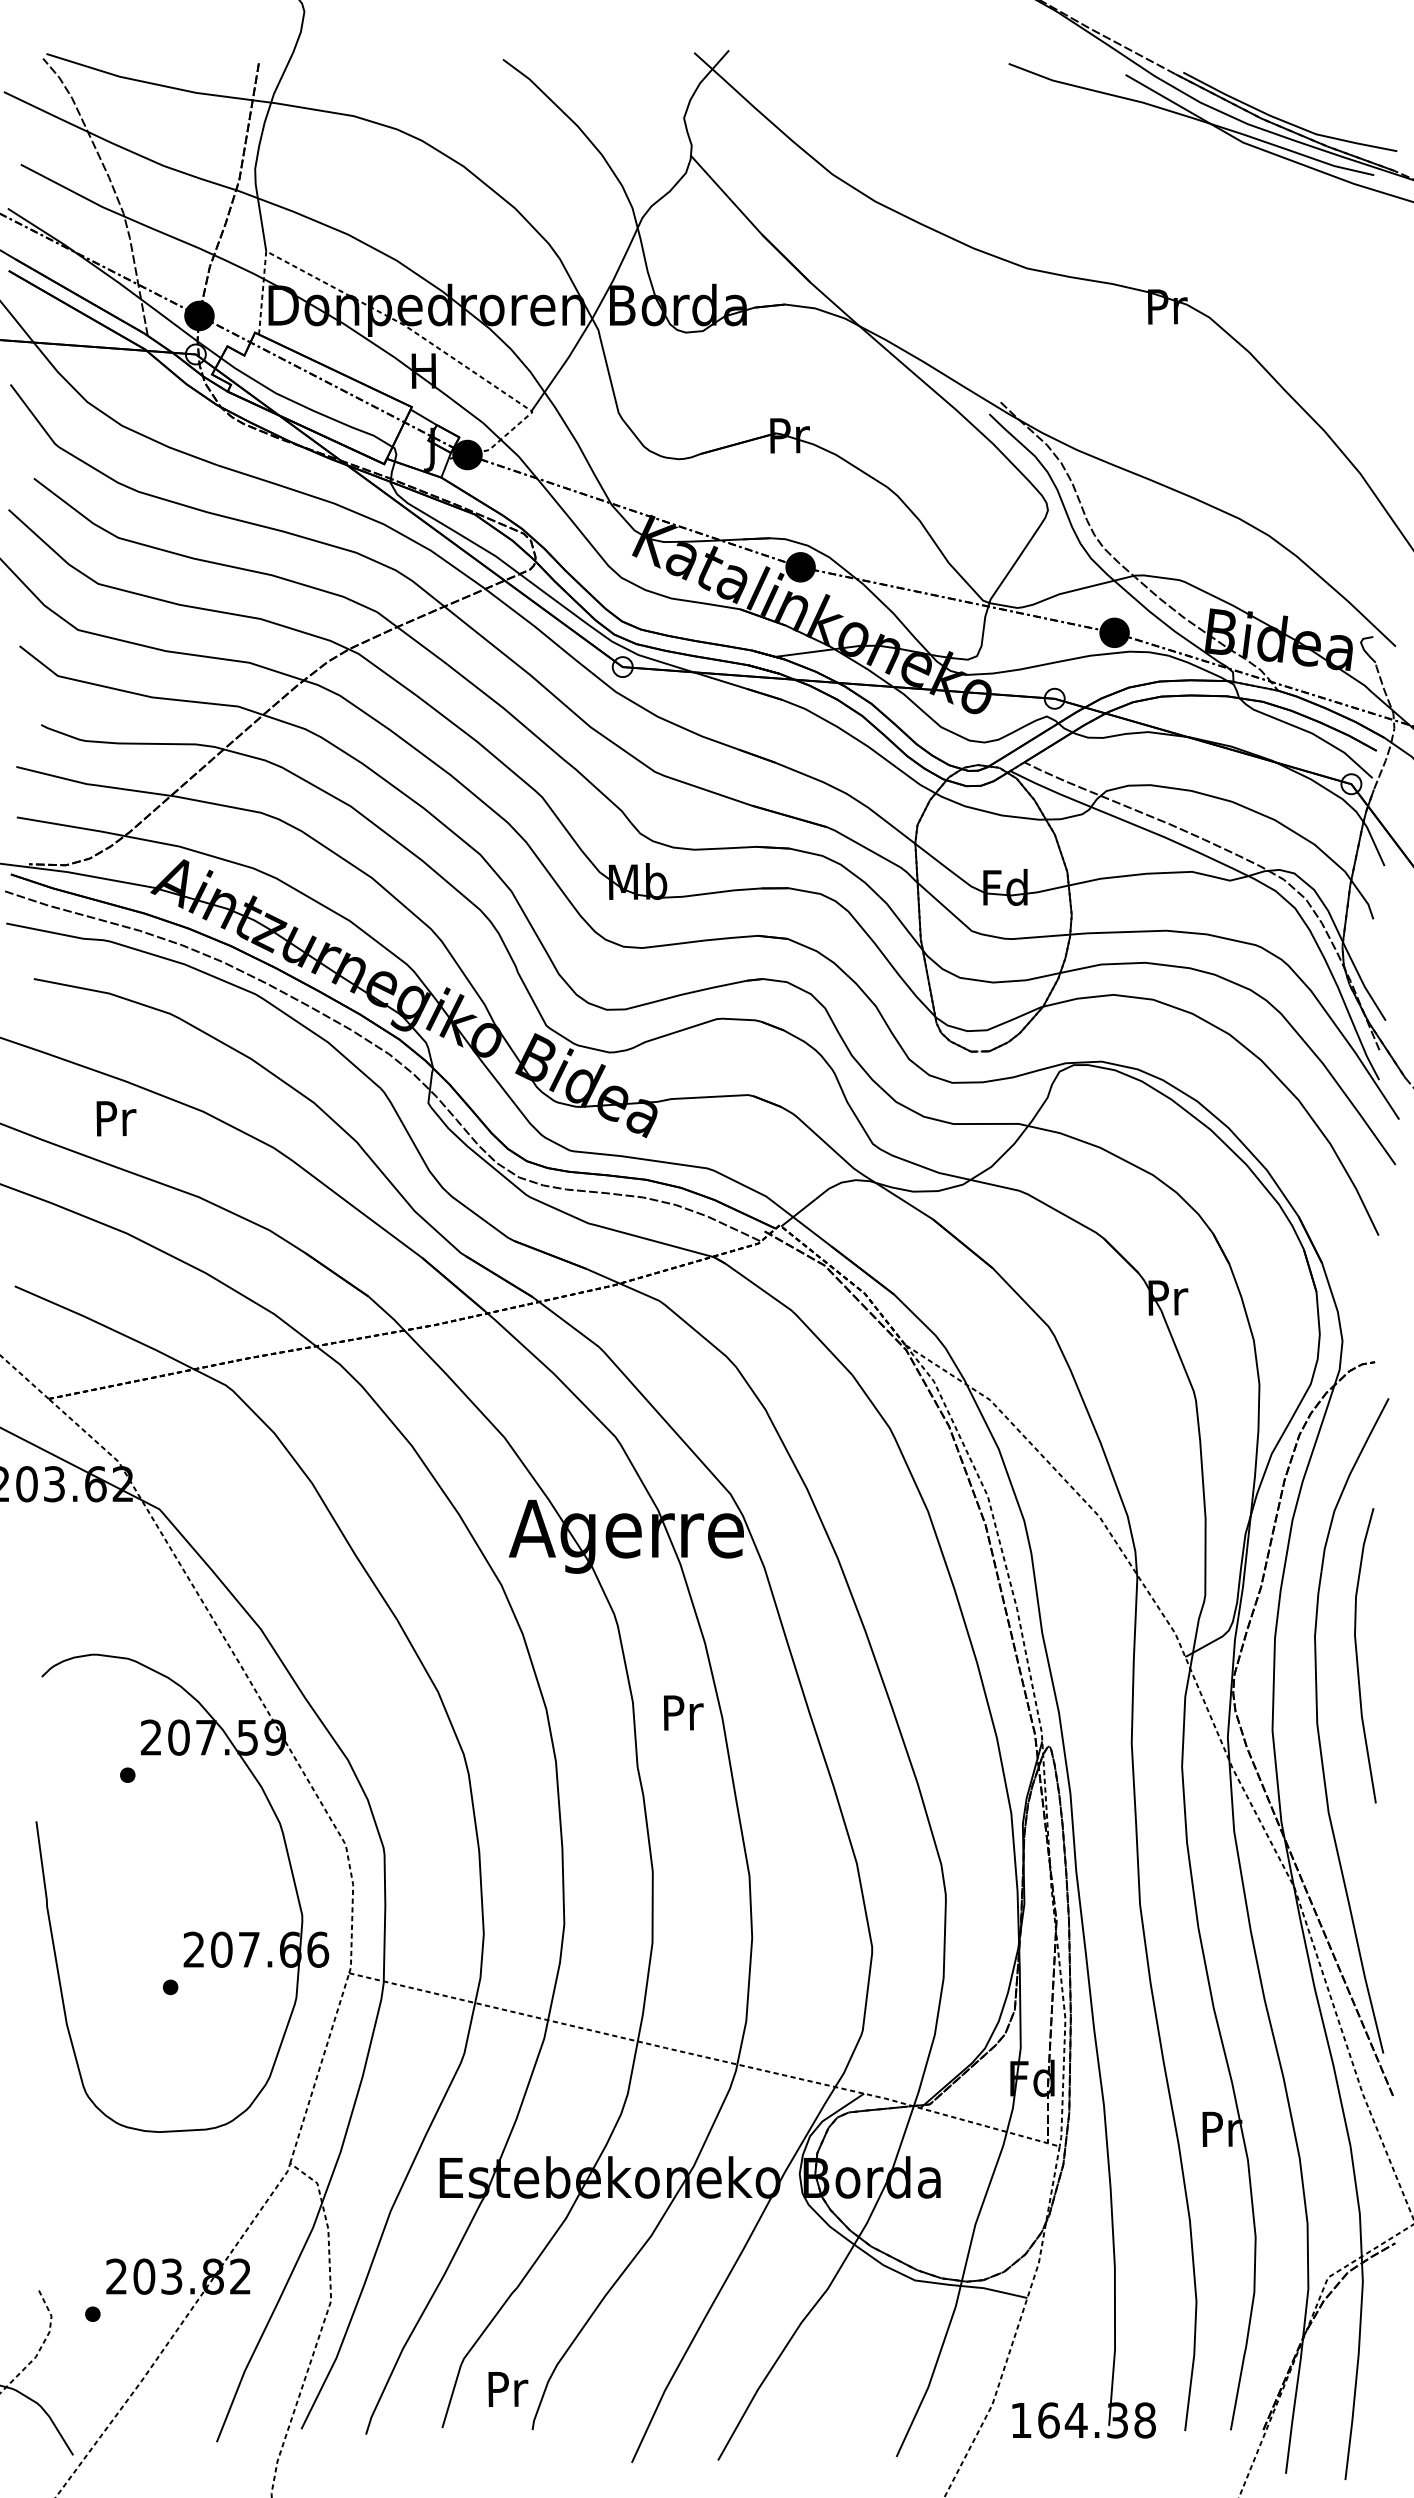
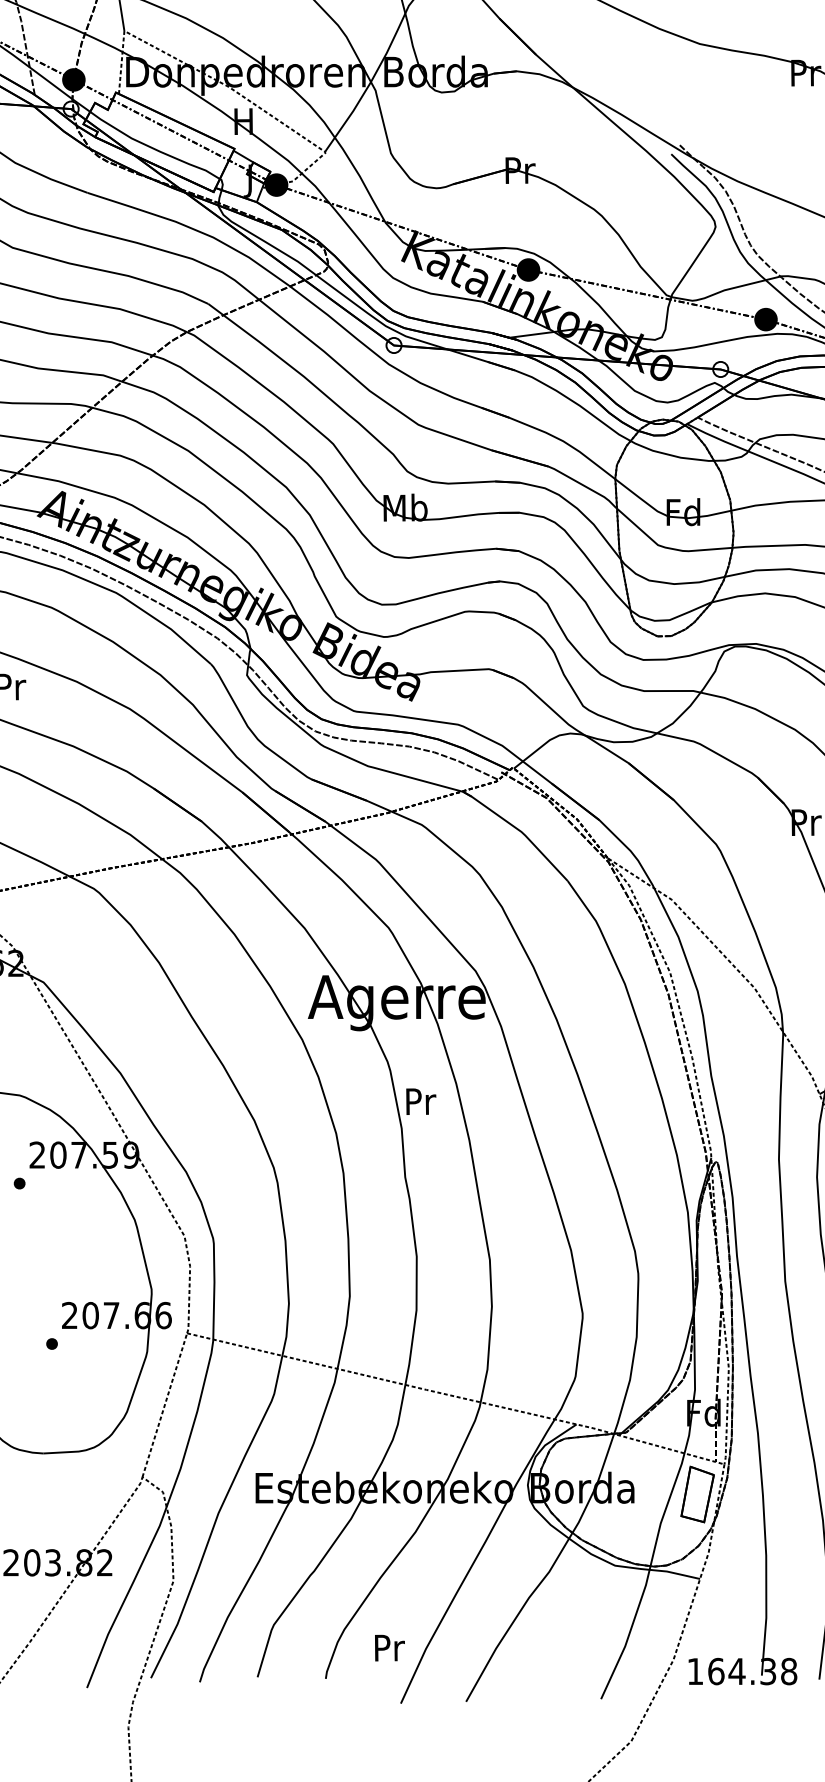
text: (683, 1712) -> (421, 1101), moved
part: (1023, 2186) -> (697, 1494), added
text: (508, 2389) -> (390, 1648), moved

